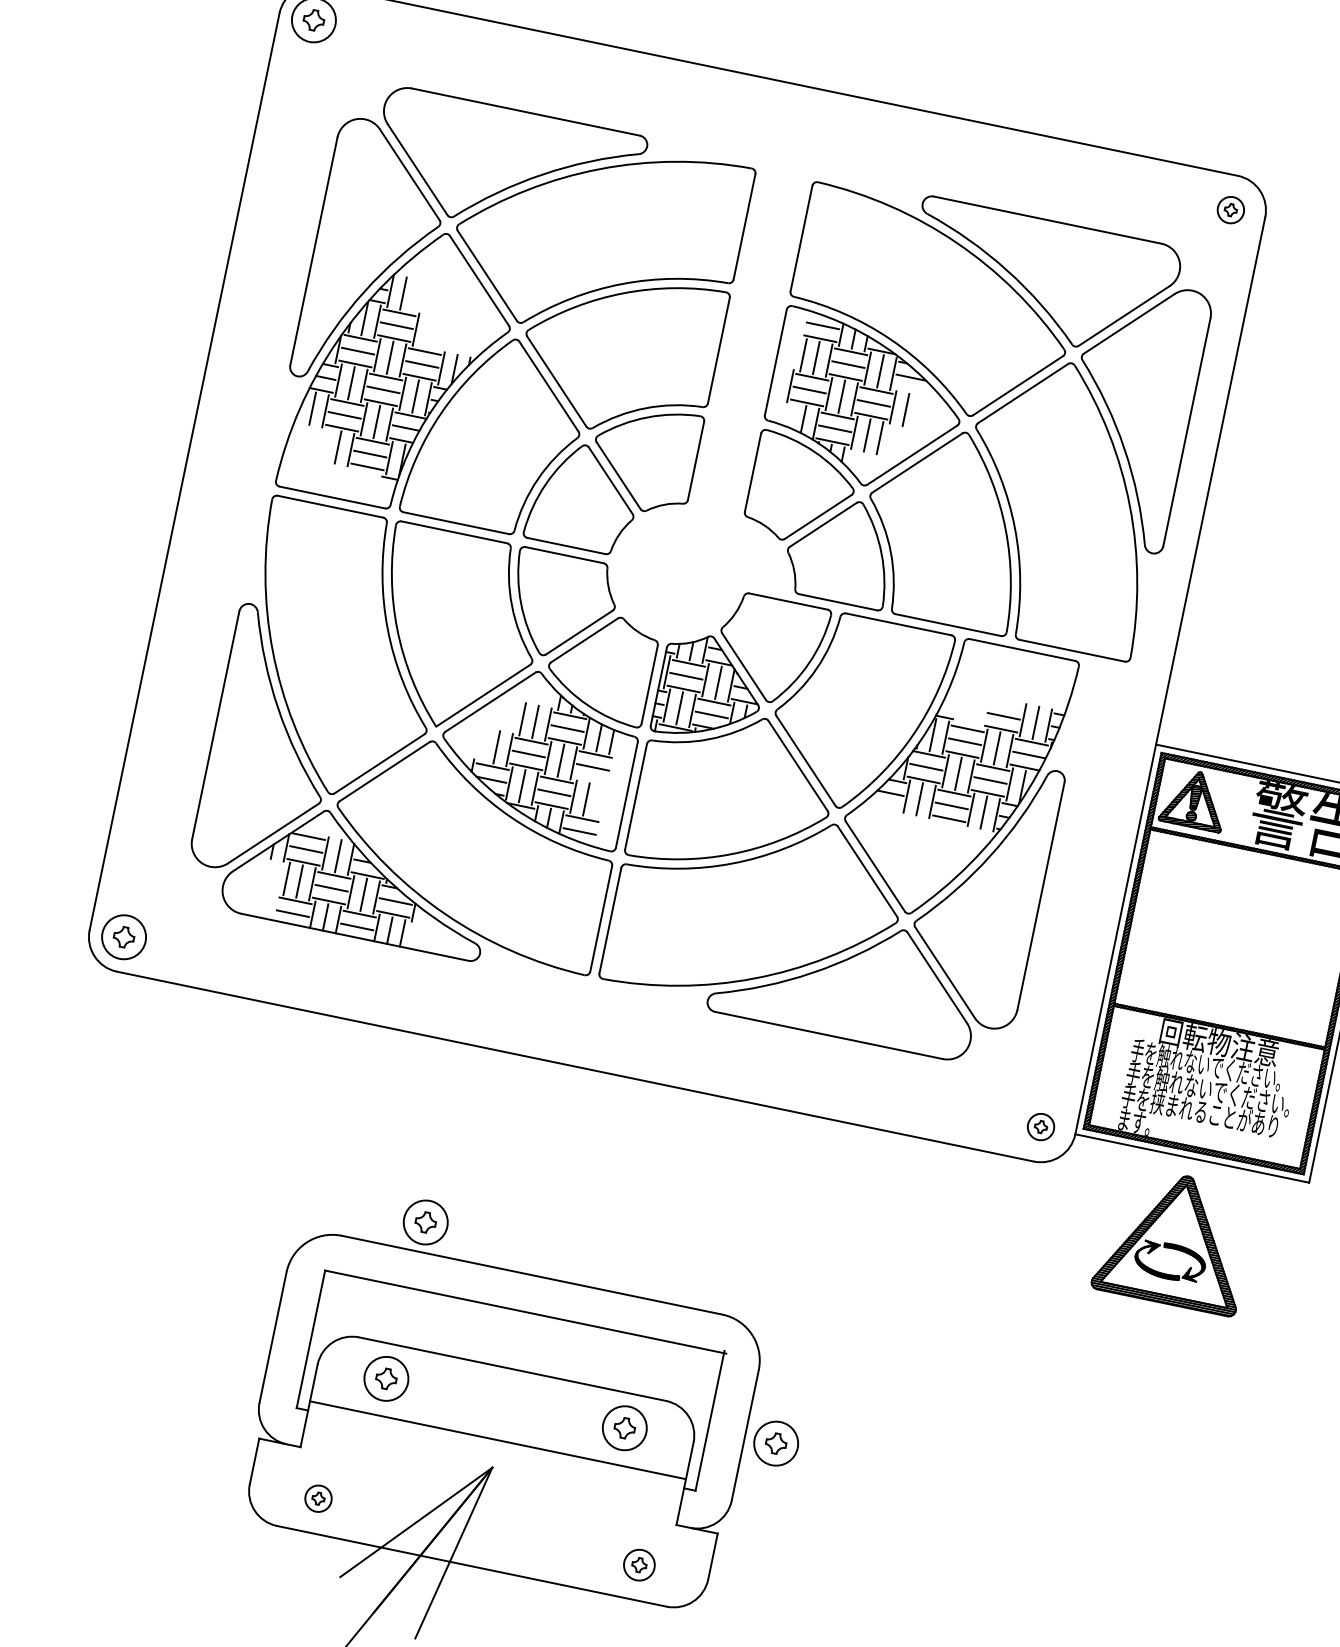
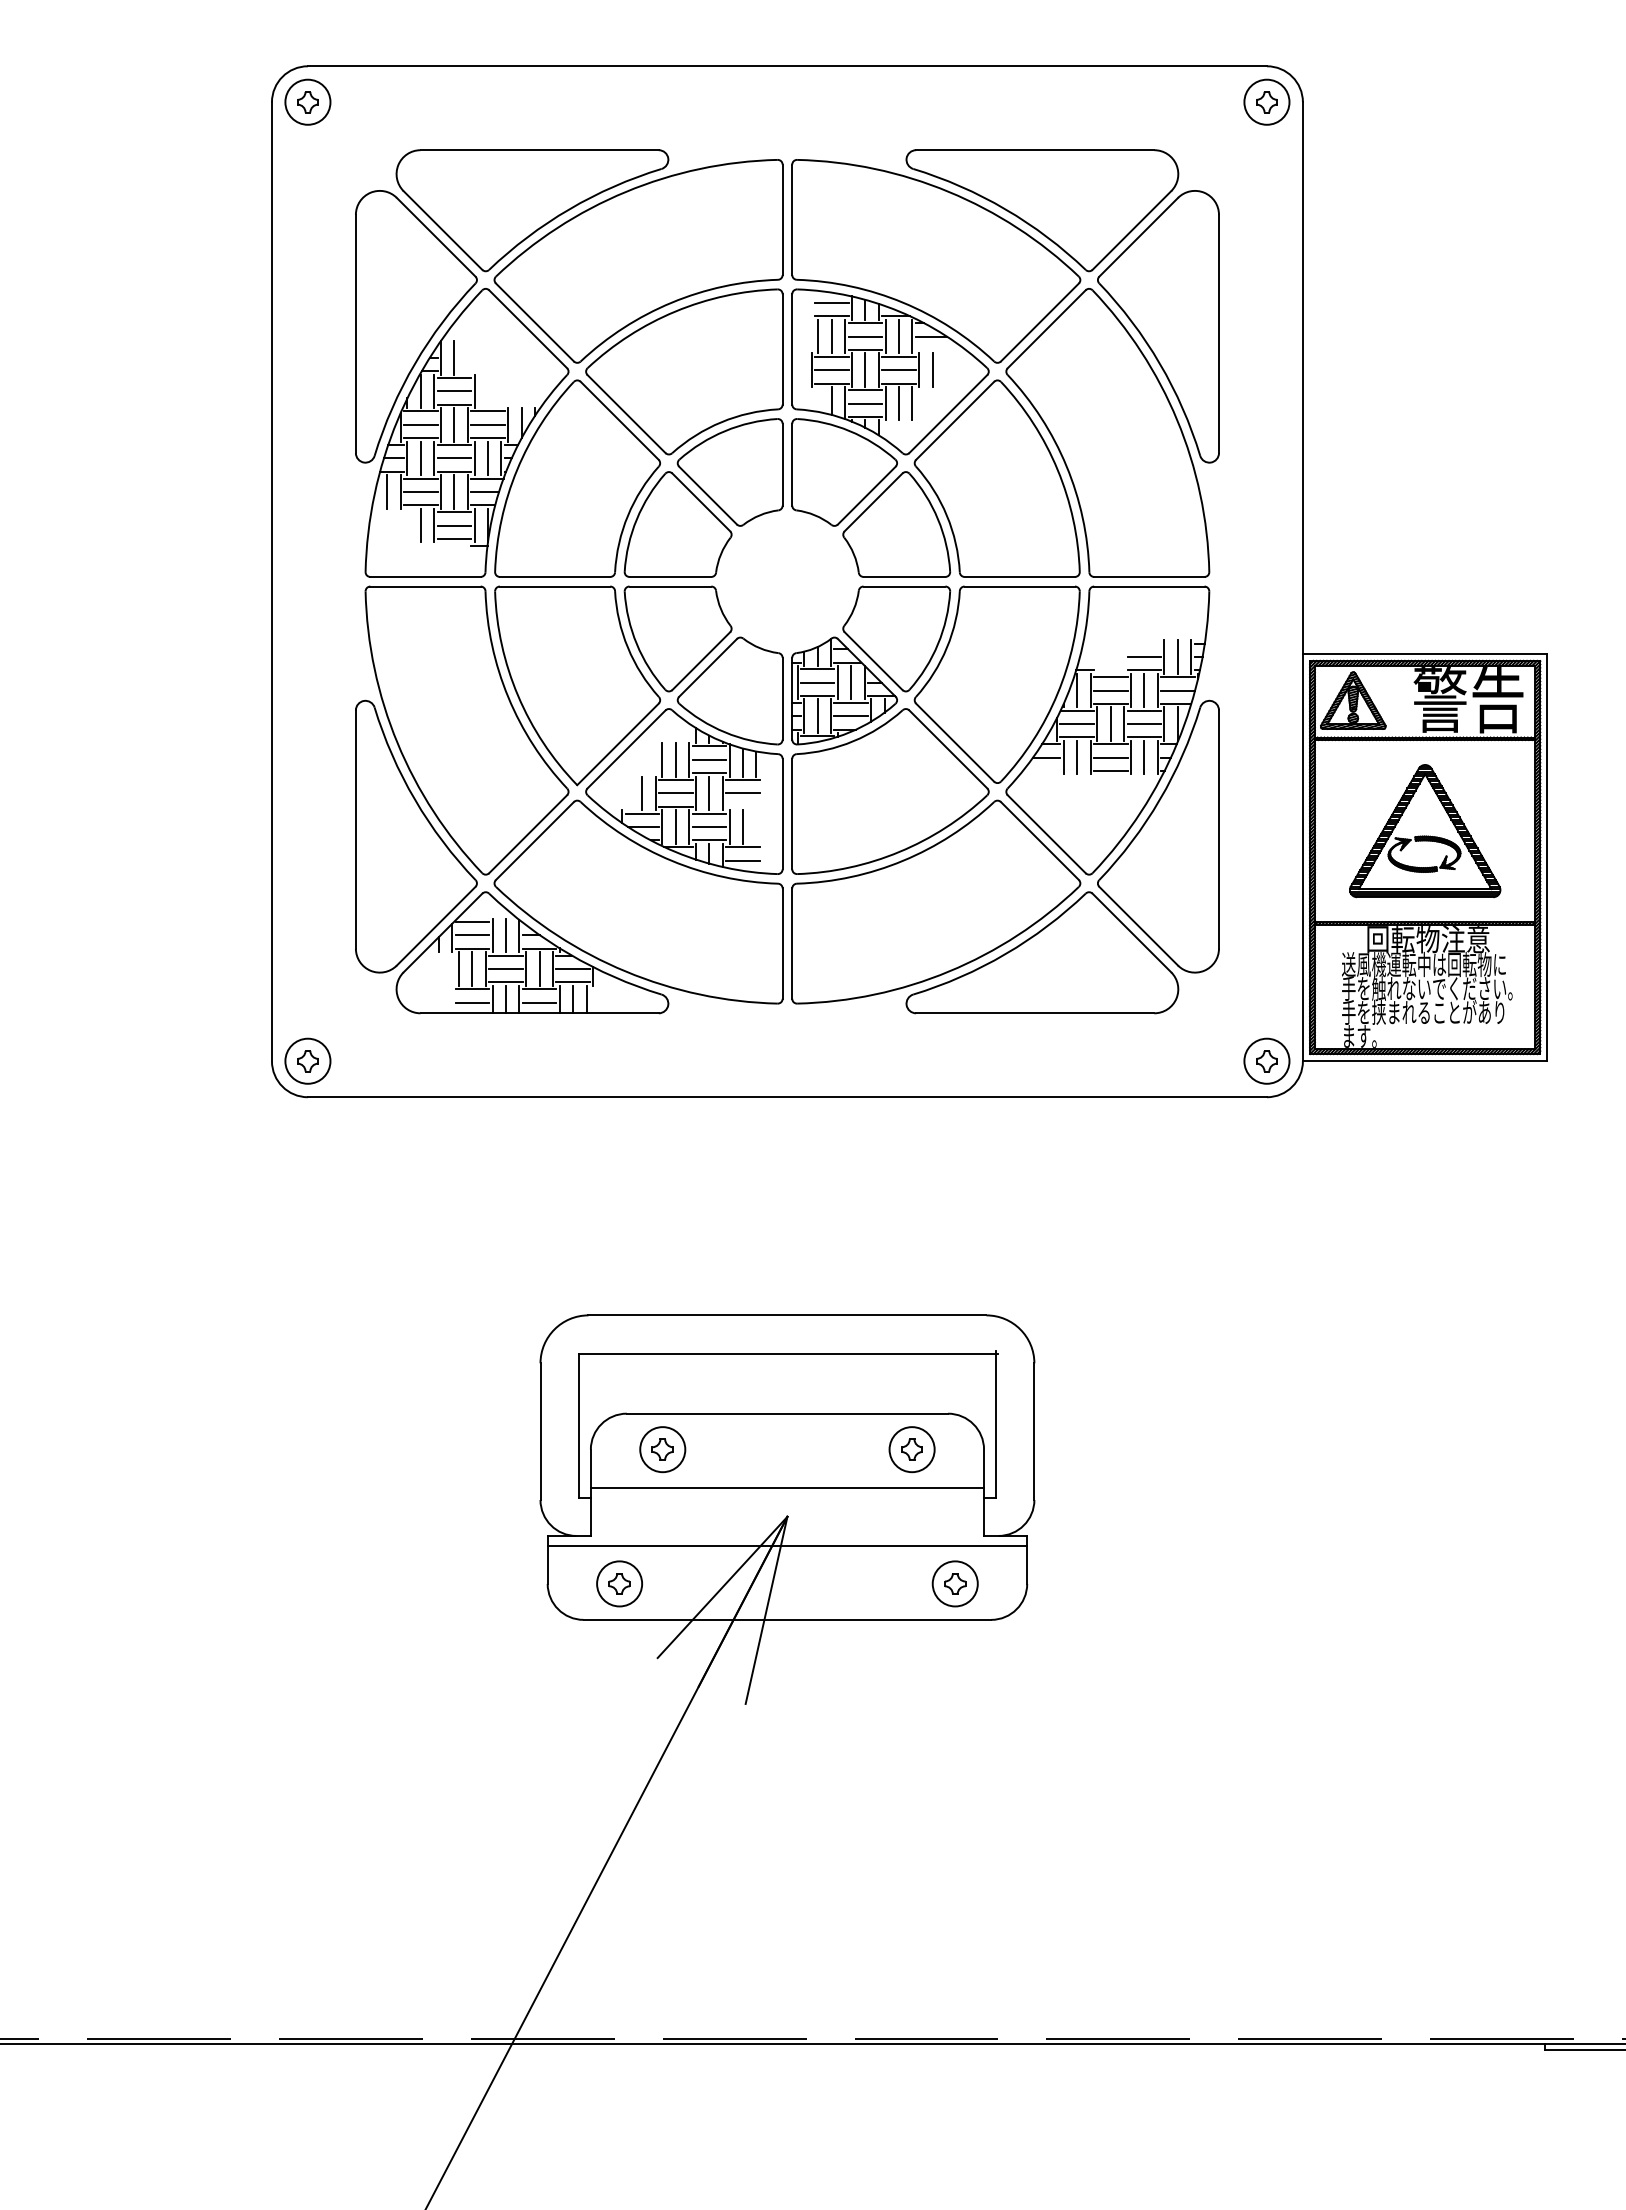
part: (1230, 209) -> (1266, 101), size x1.67
part: (976, 418) -> (1005, 363), moved
text: (1209, 1065) -> (1423, 964), 手を触れないでください。 -> 送風機運転中は回転物に
part: (1040, 1126) -> (1266, 1060), size x1.67
part: (425, 1222) -> (669, 1284), removed
part: (1175, 1240) -> (1425, 831), moved
part: (775, 1443) -> (1066, 1433), removed
line: (486, 1495) -> (787, 1545), added
part: (318, 1498) -> (619, 1583), size x1.67
part: (638, 1564) -> (954, 1583), size x1.43

